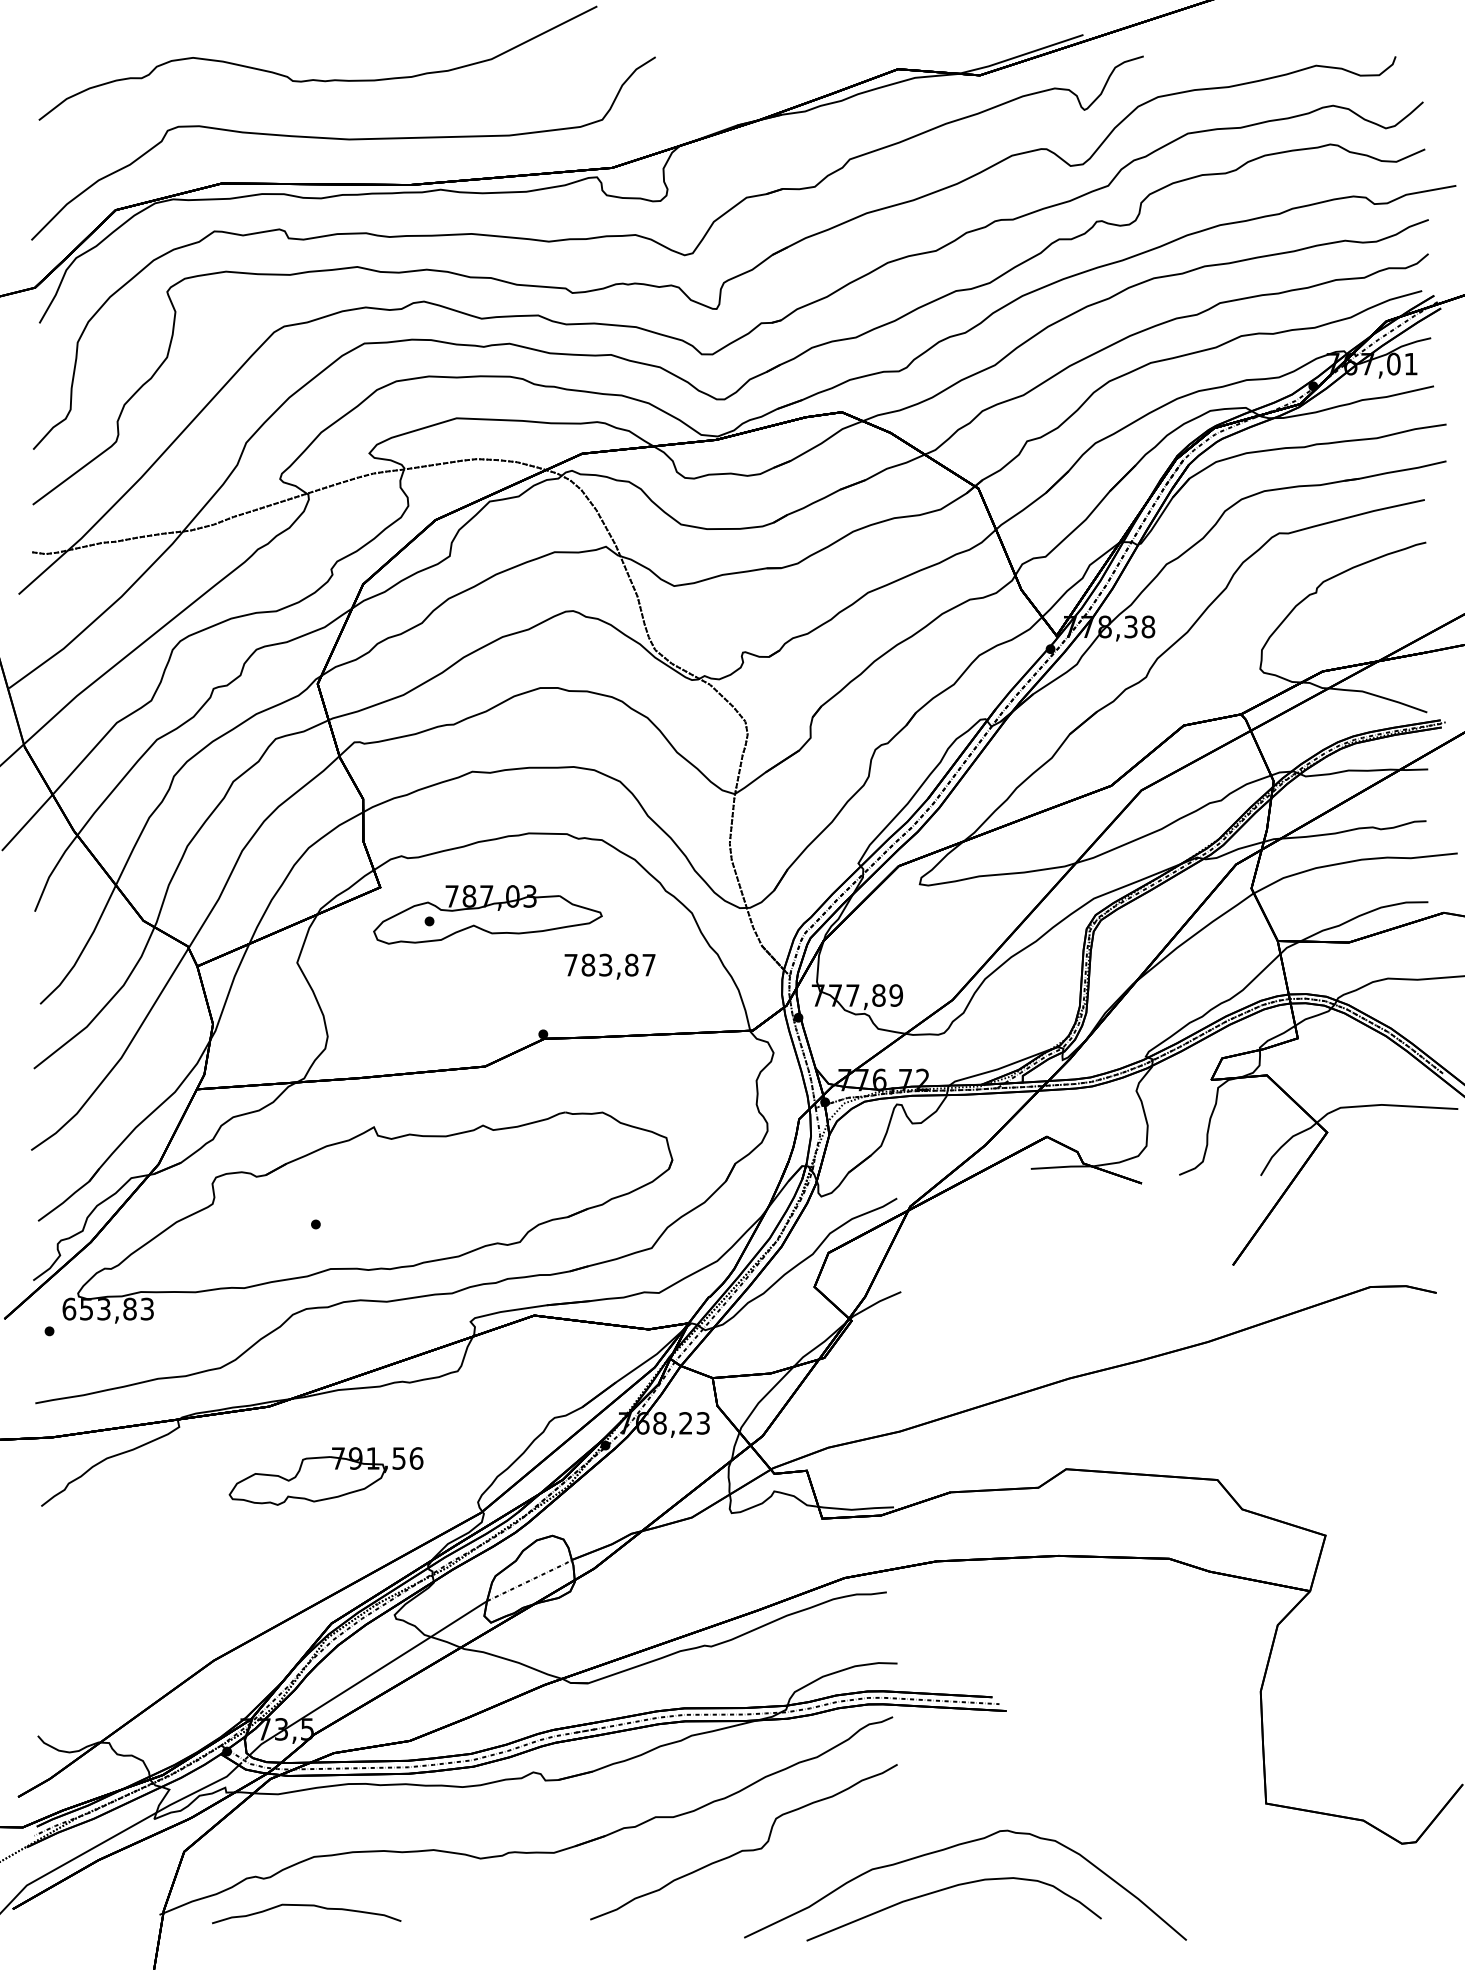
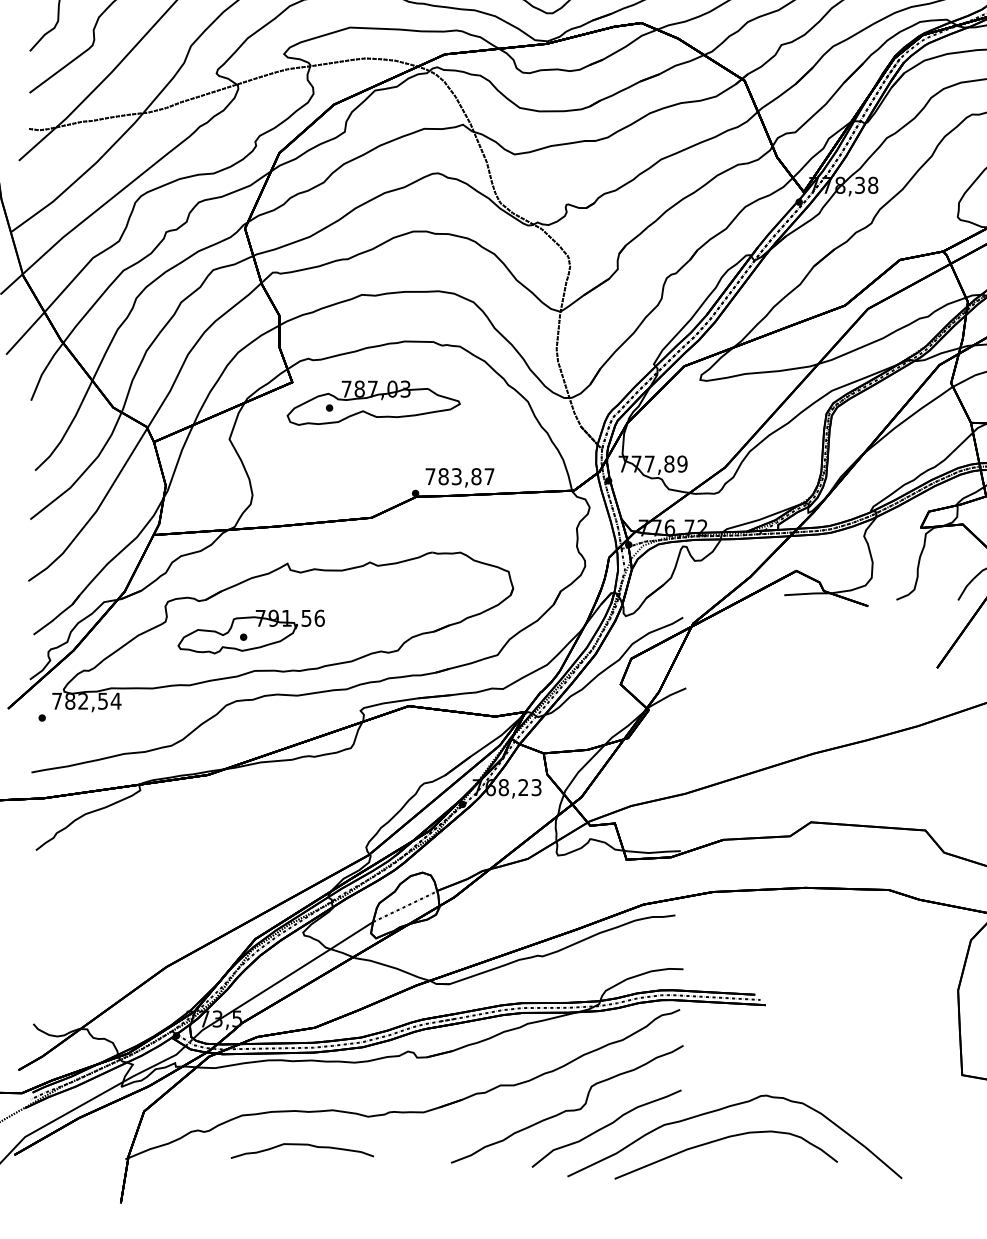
text: (609, 966) -> (459, 477), moved
text: (108, 1308) -> (86, 700), 653,83 -> 782,54
part: (325, 1476) -> (250, 631), moved
curve: (795, 1872) -> (606, 1127), added
curve: (306, 1906) -> (302, 1145), moved

